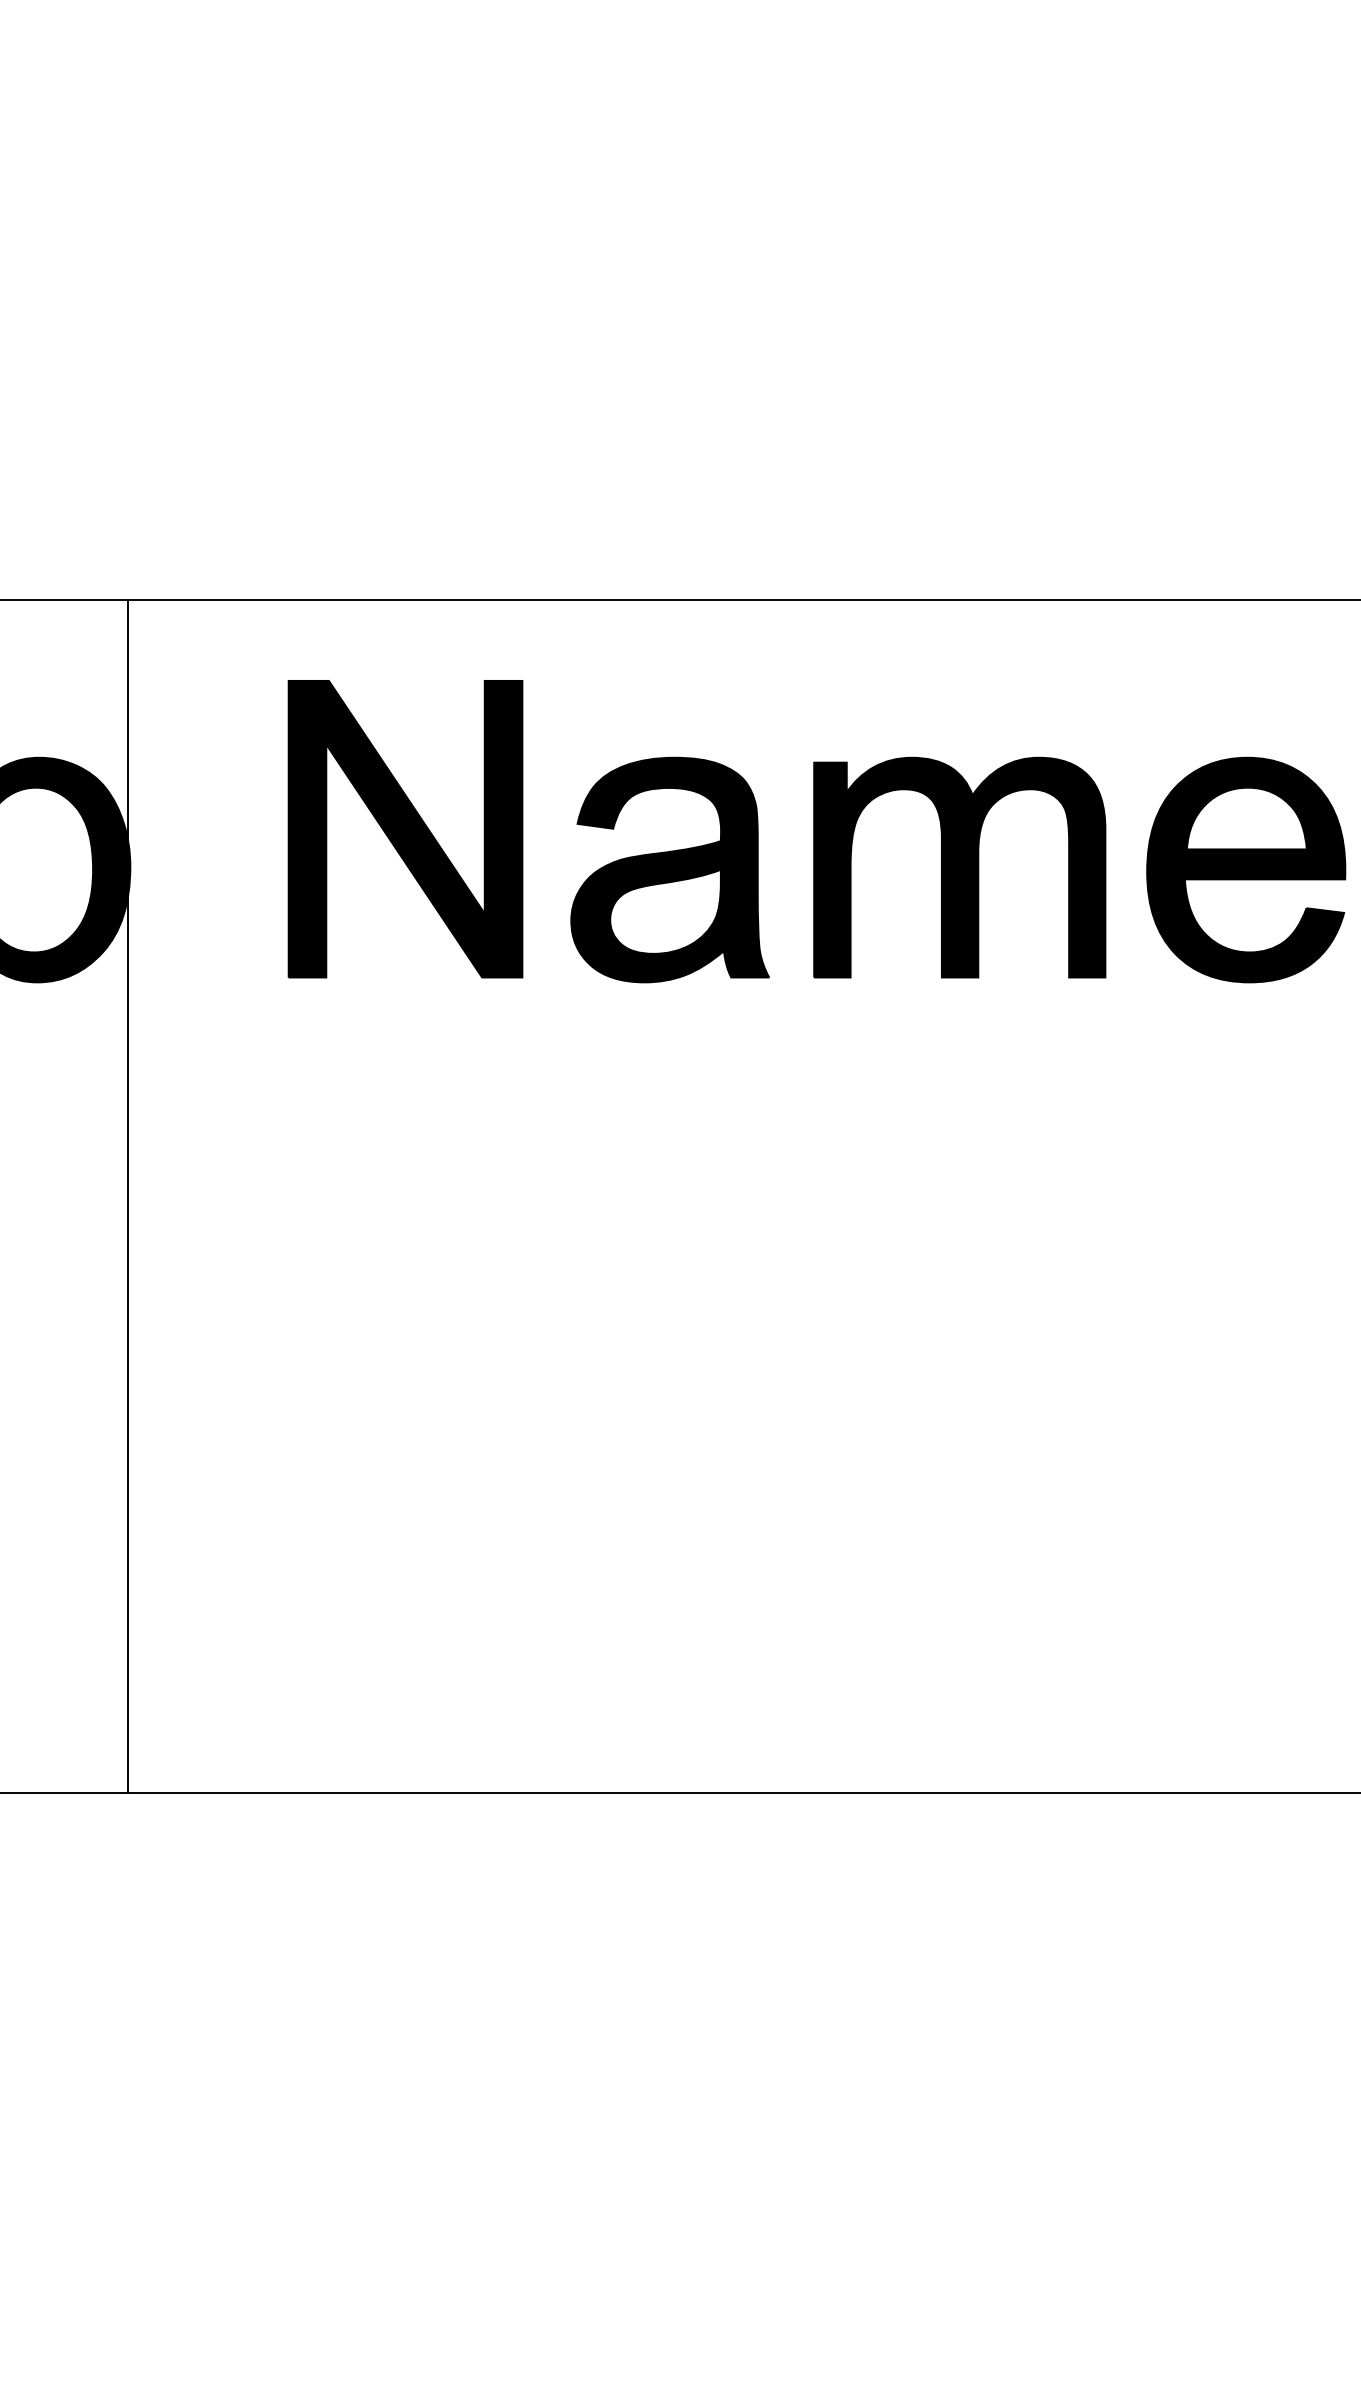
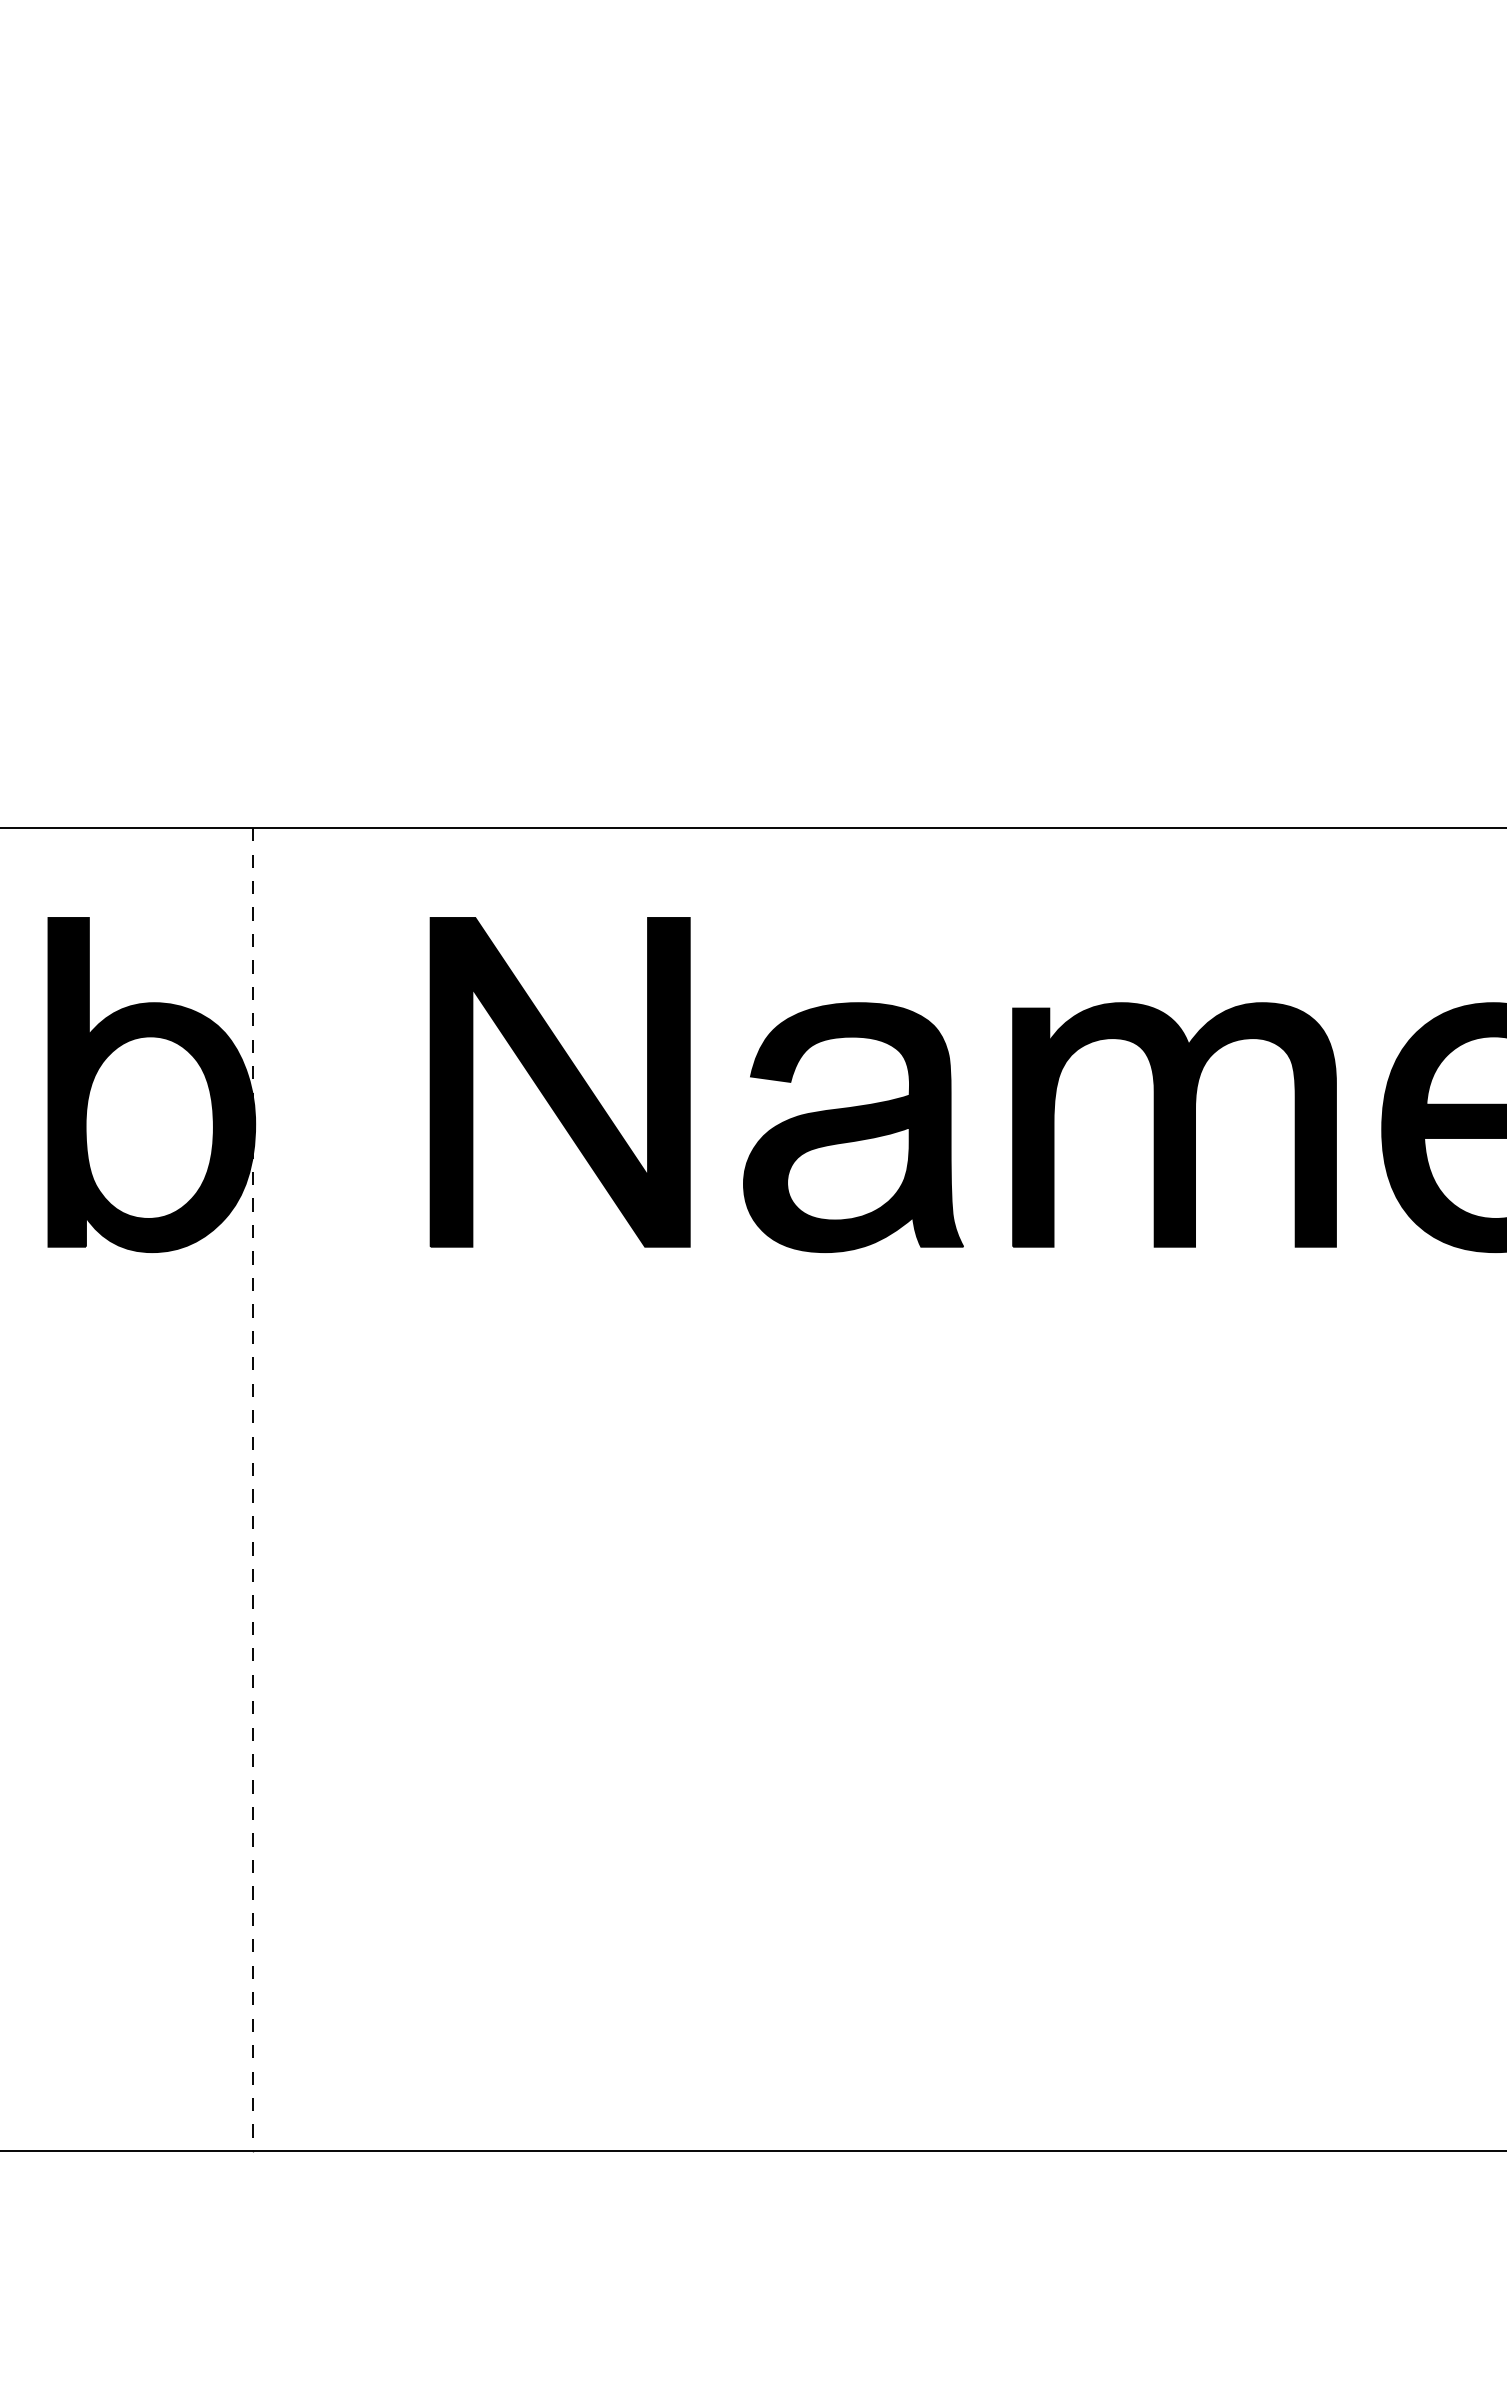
line: (128, 1196) -> (253, 1489), solid -> dashed

